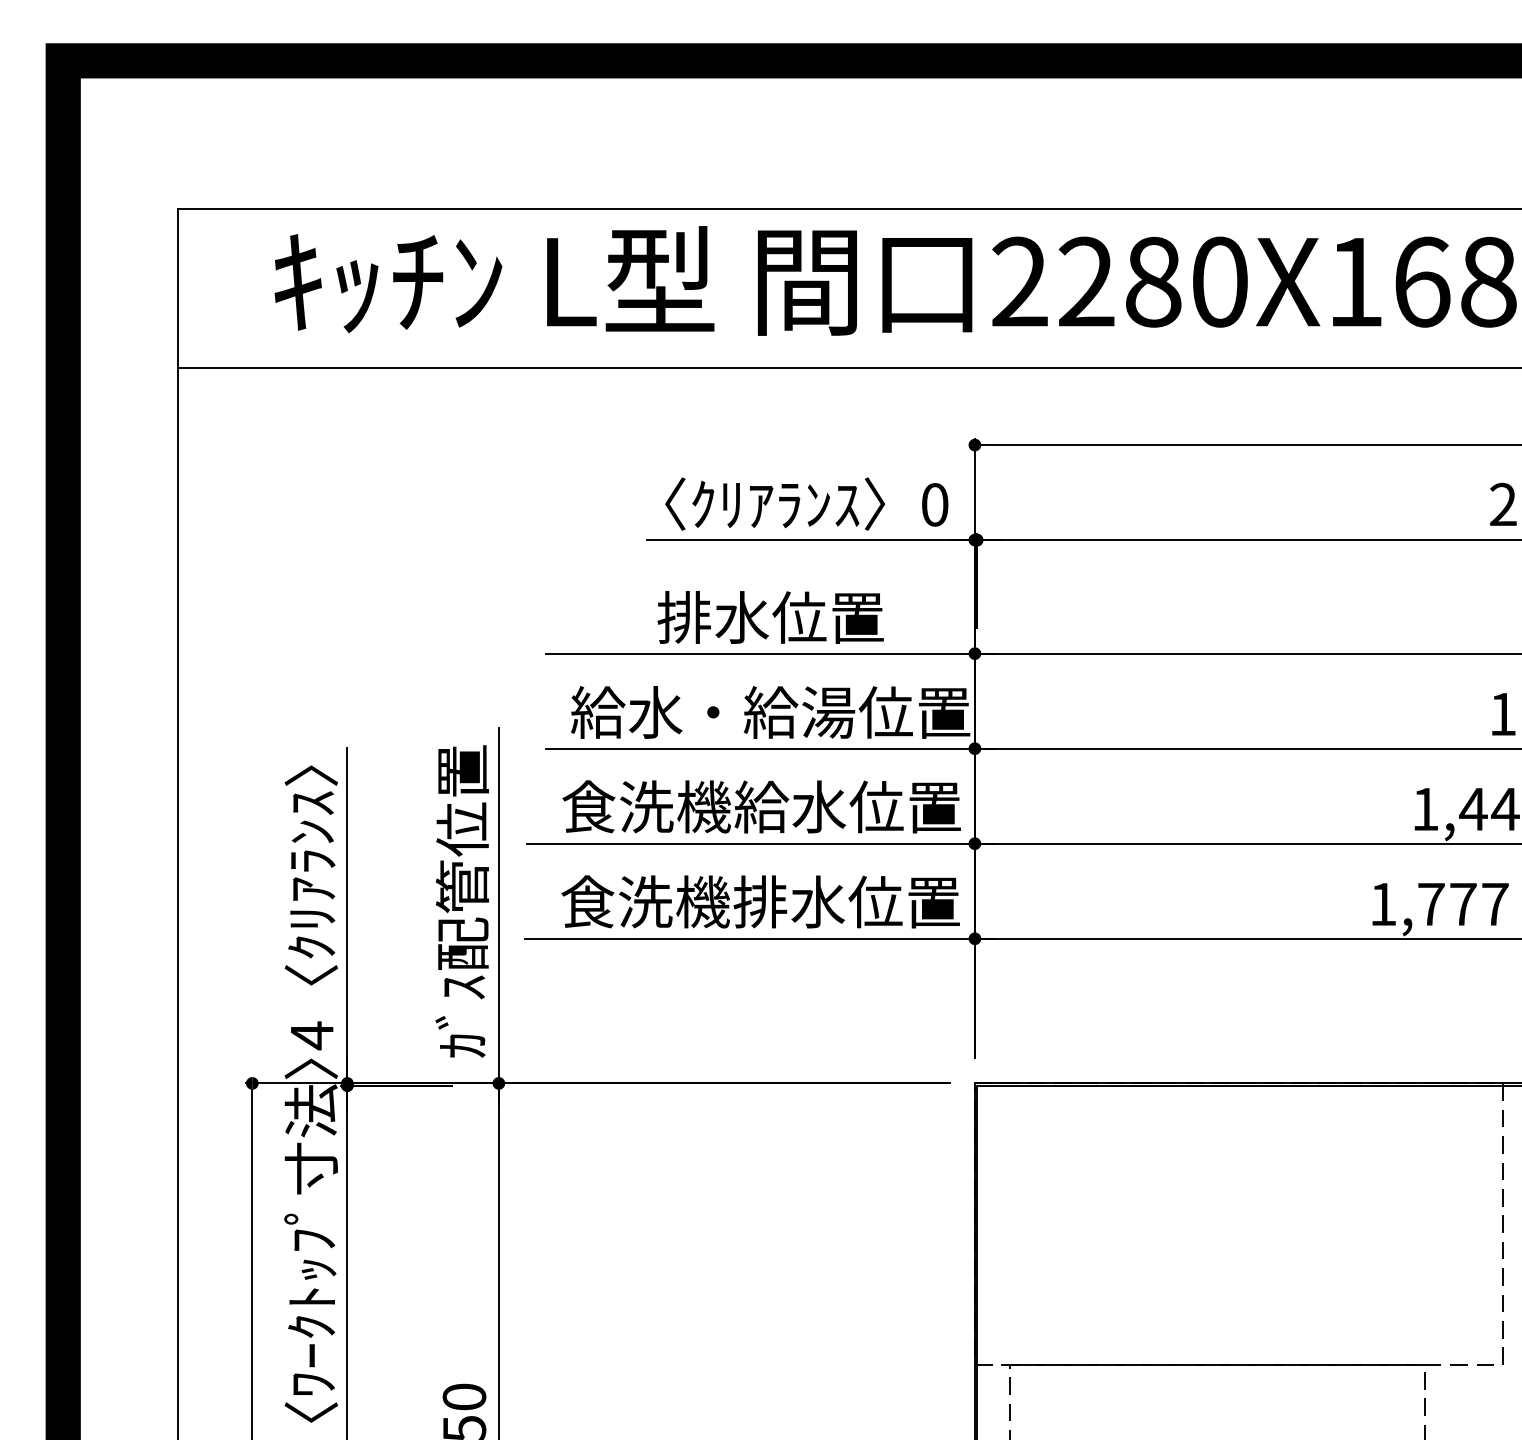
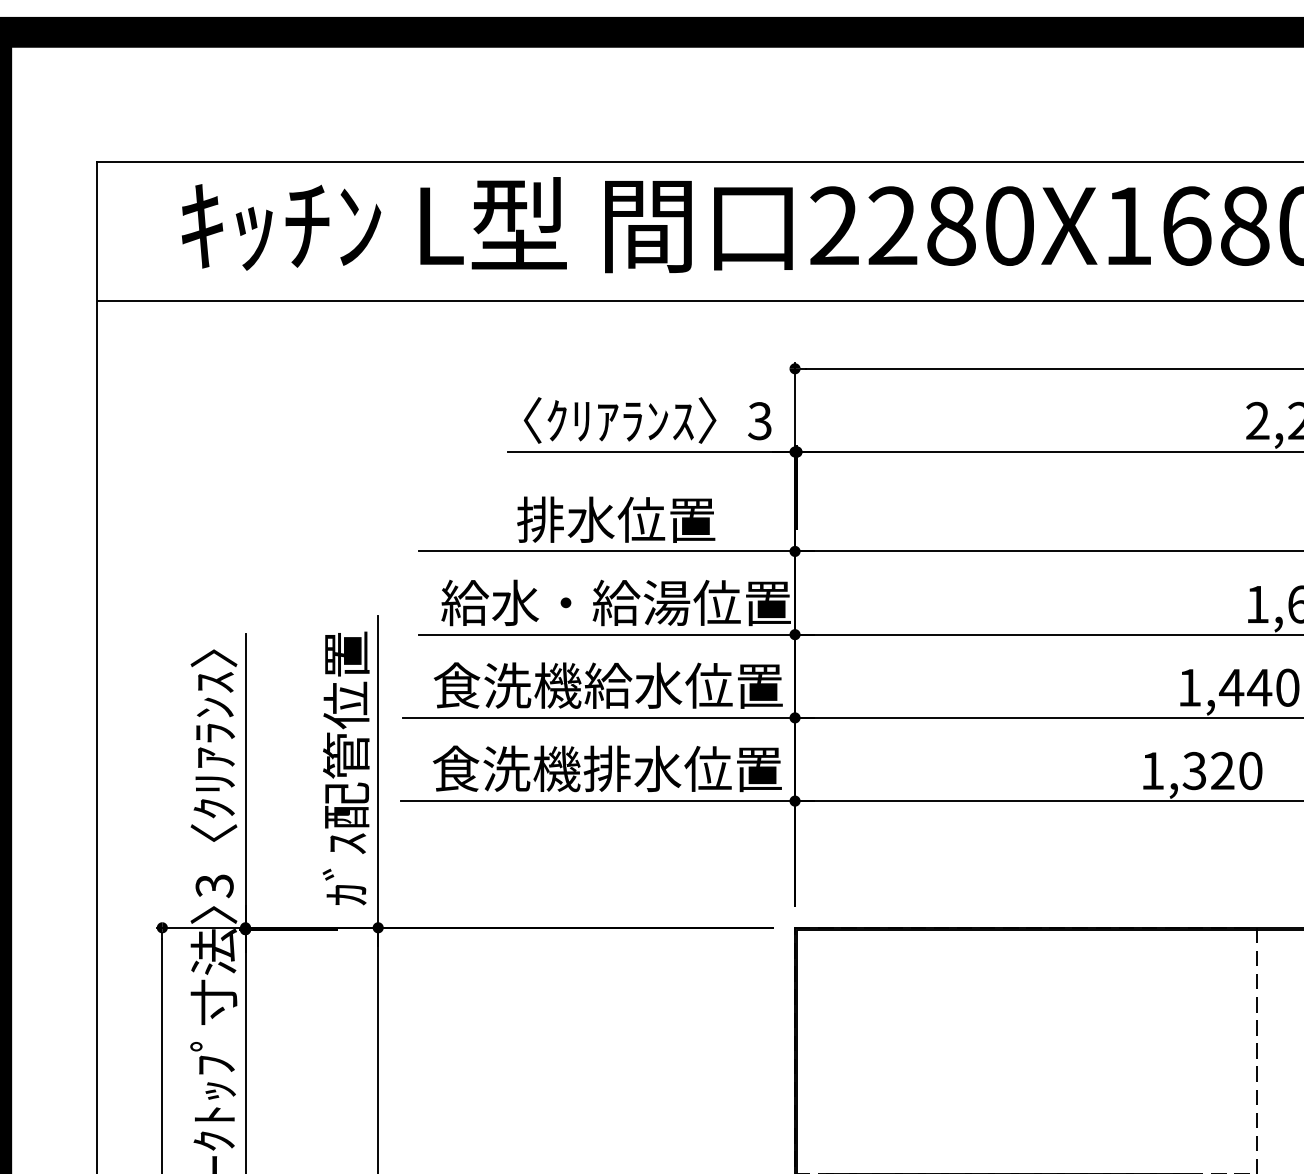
text: (934, 504) -> (759, 420), 0 -> 3
text: (1462, 904) -> (1222, 771), 1,777 -> 1,320
text: (311, 1035) -> (214, 885), 4 -> 3

